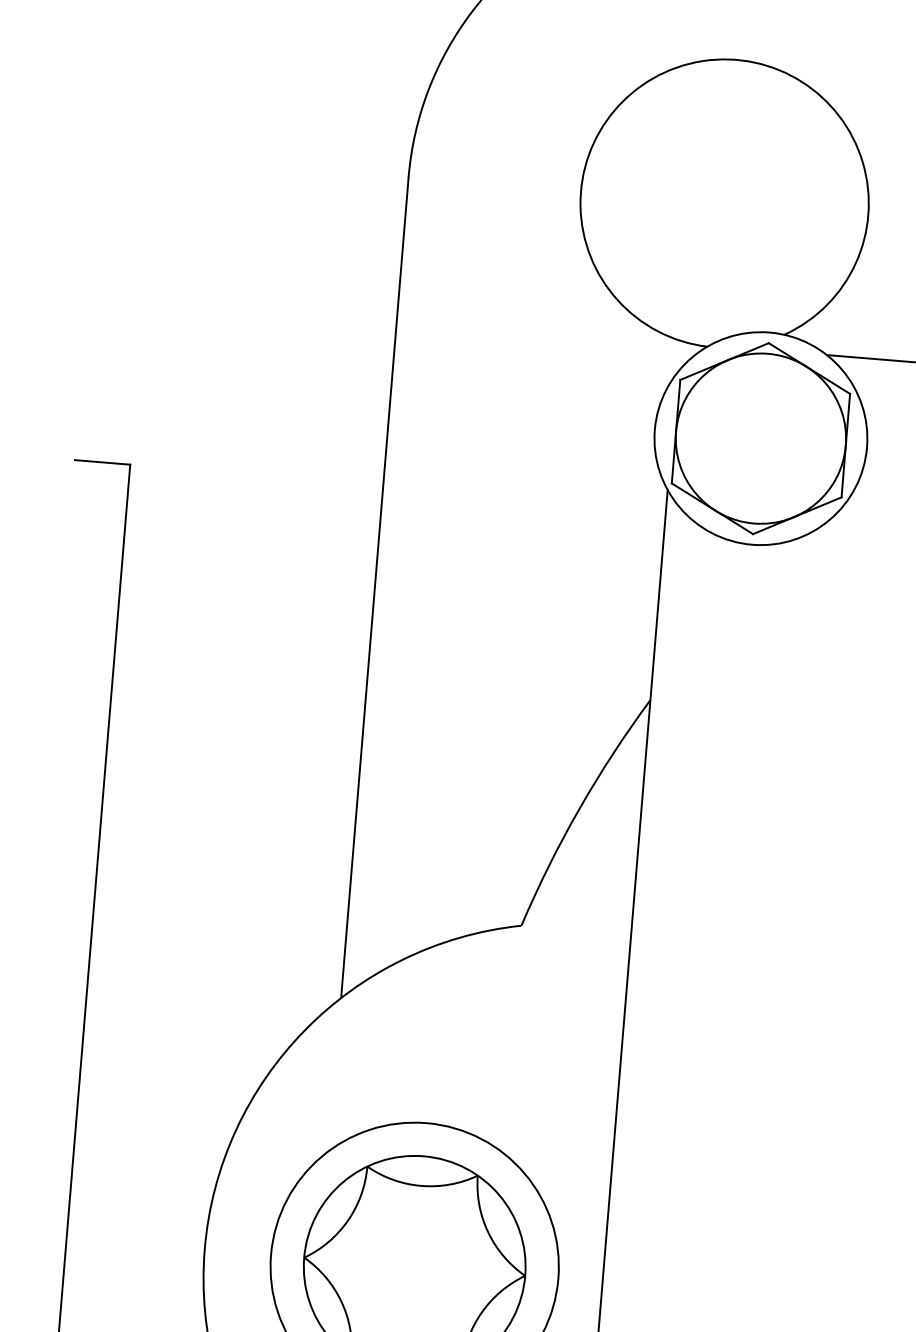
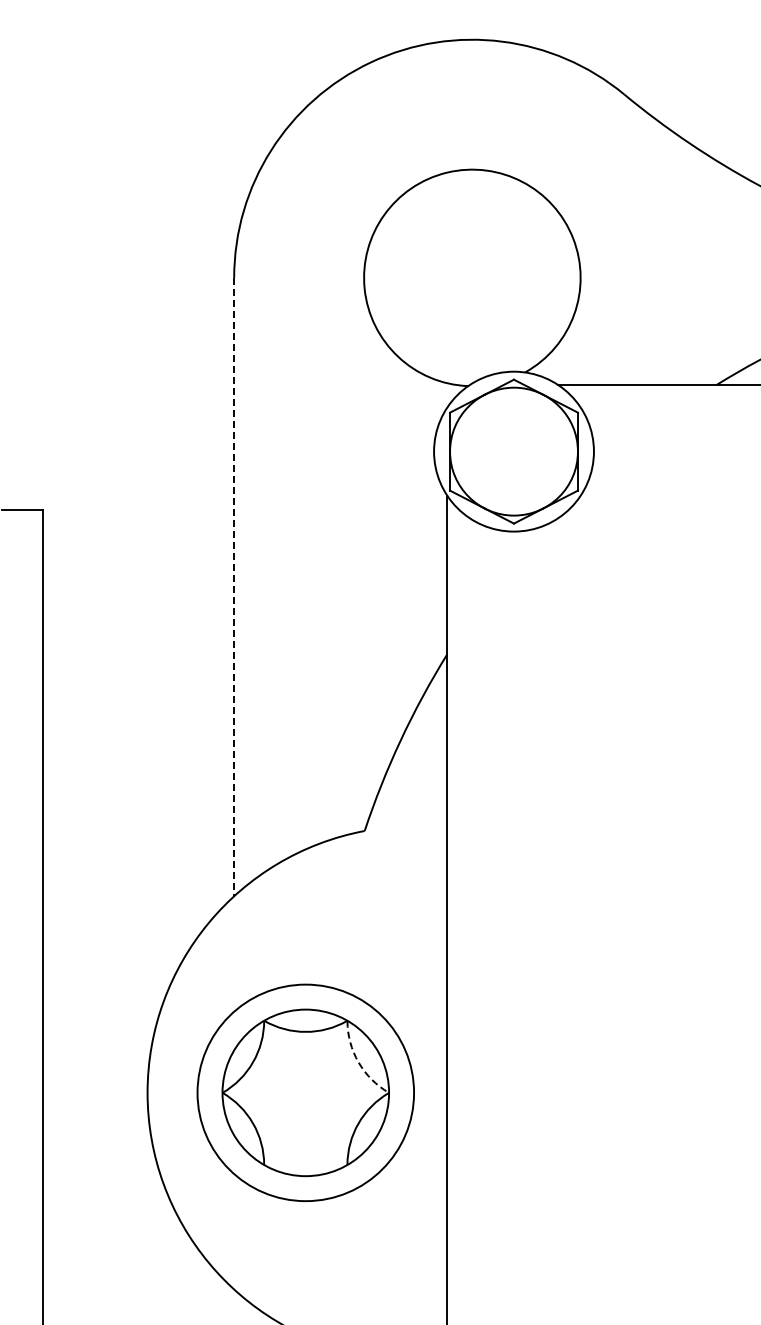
line: (375, 588) -> (234, 587), solid -> dashed
arc: (487, 1232) -> (358, 1062), solid -> dashed

